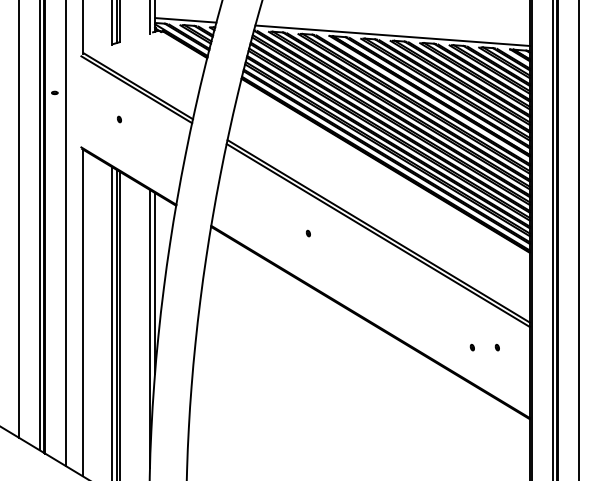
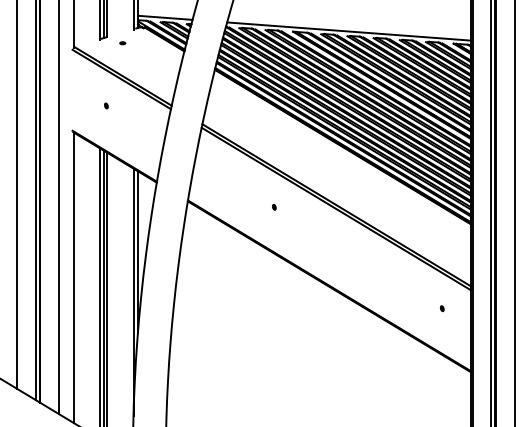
part: (54, 92) -> (122, 42), moved
part: (471, 347) -> (419, 308), removed

